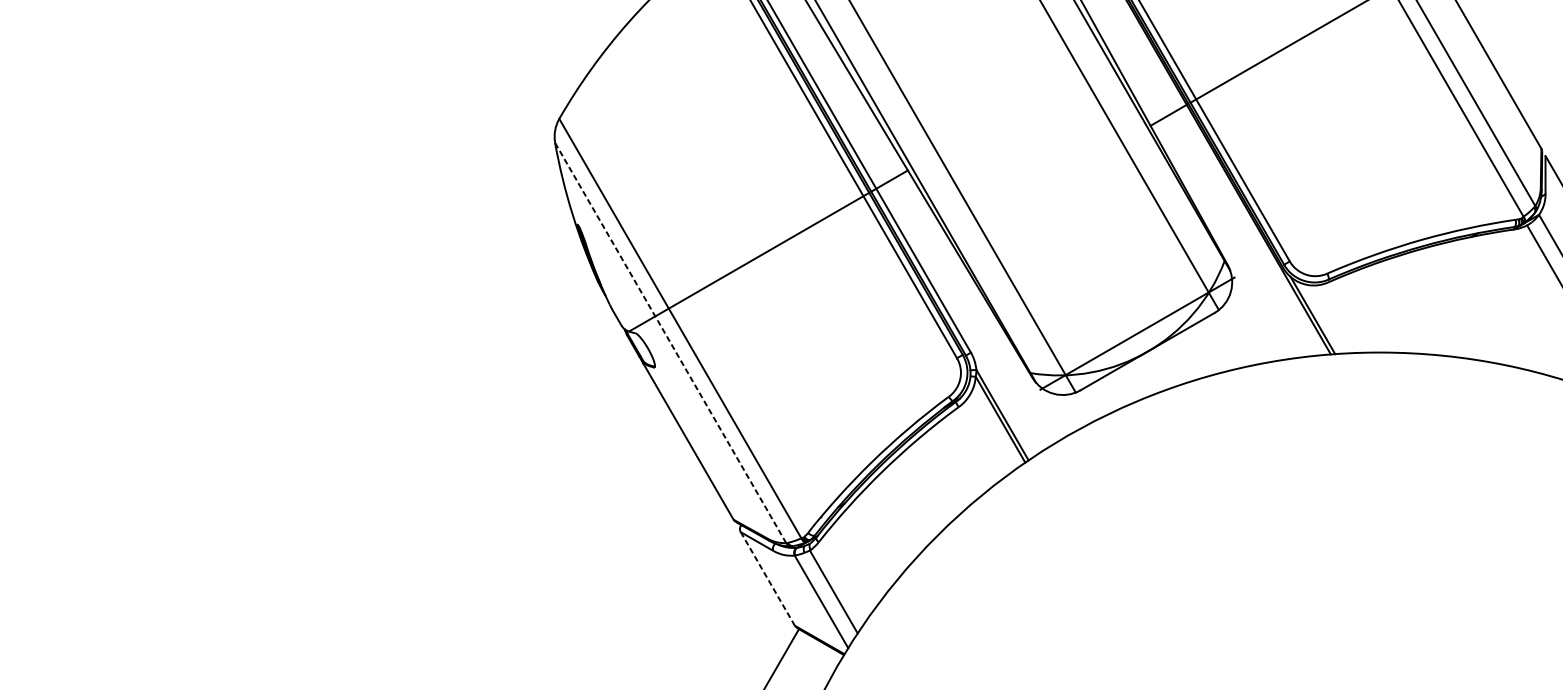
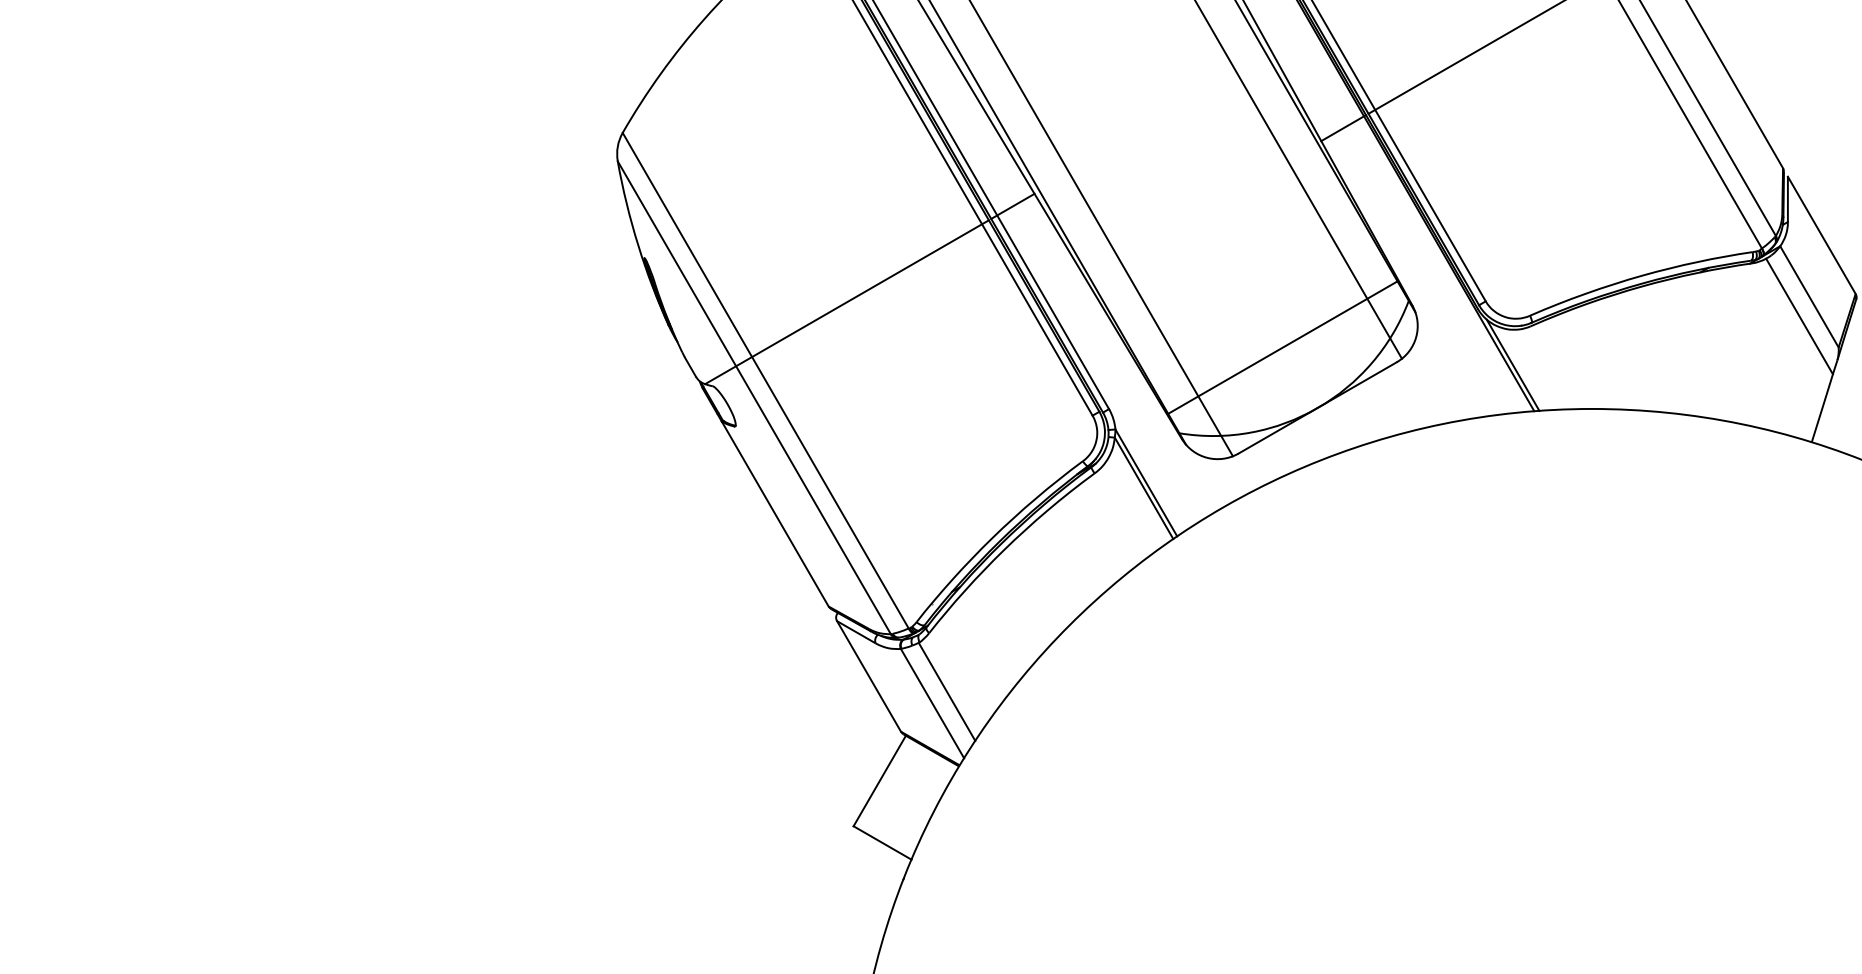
line: (1137, 333) -> (1282, 347), moved
line: (670, 342) -> (754, 397), dashed -> solid
line: (768, 578) -> (869, 676), dashed -> solid

